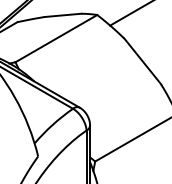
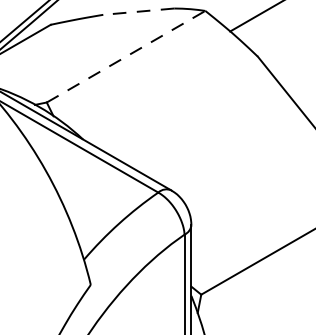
line: (62, 15) -> (137, 11), solid -> dashed
line: (56, 38) -> (126, 56), solid -> dashed

